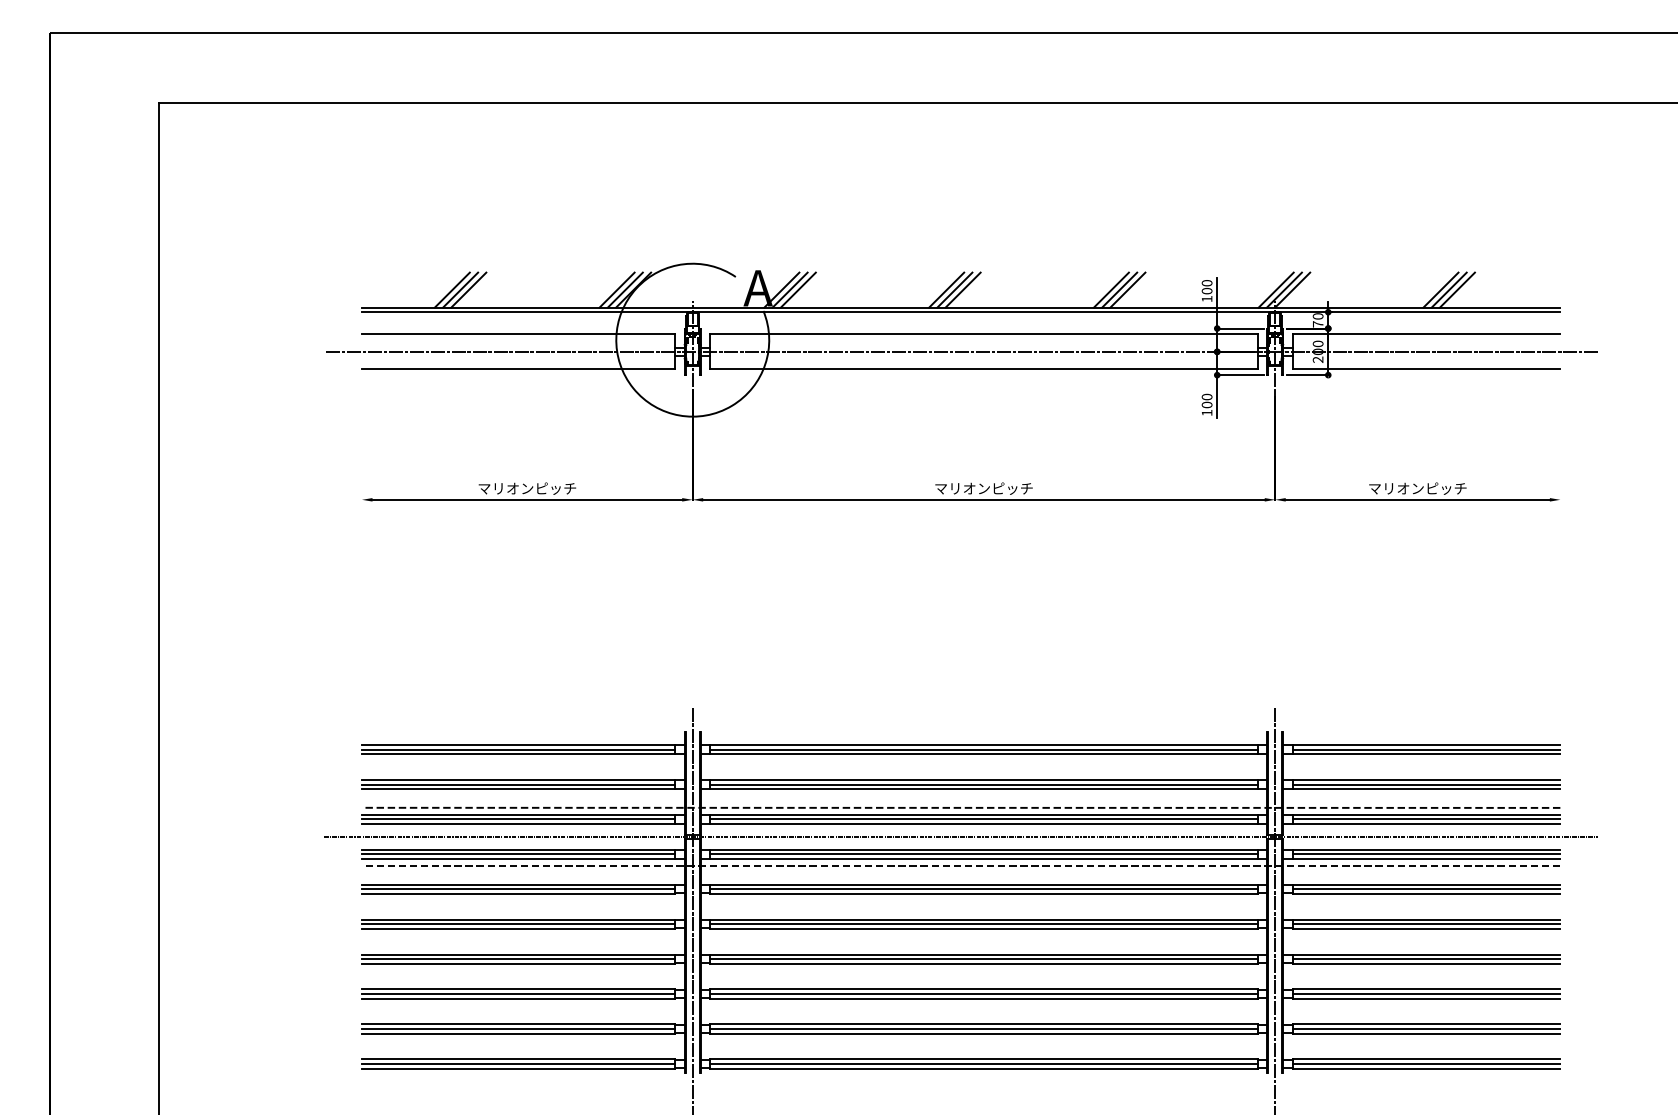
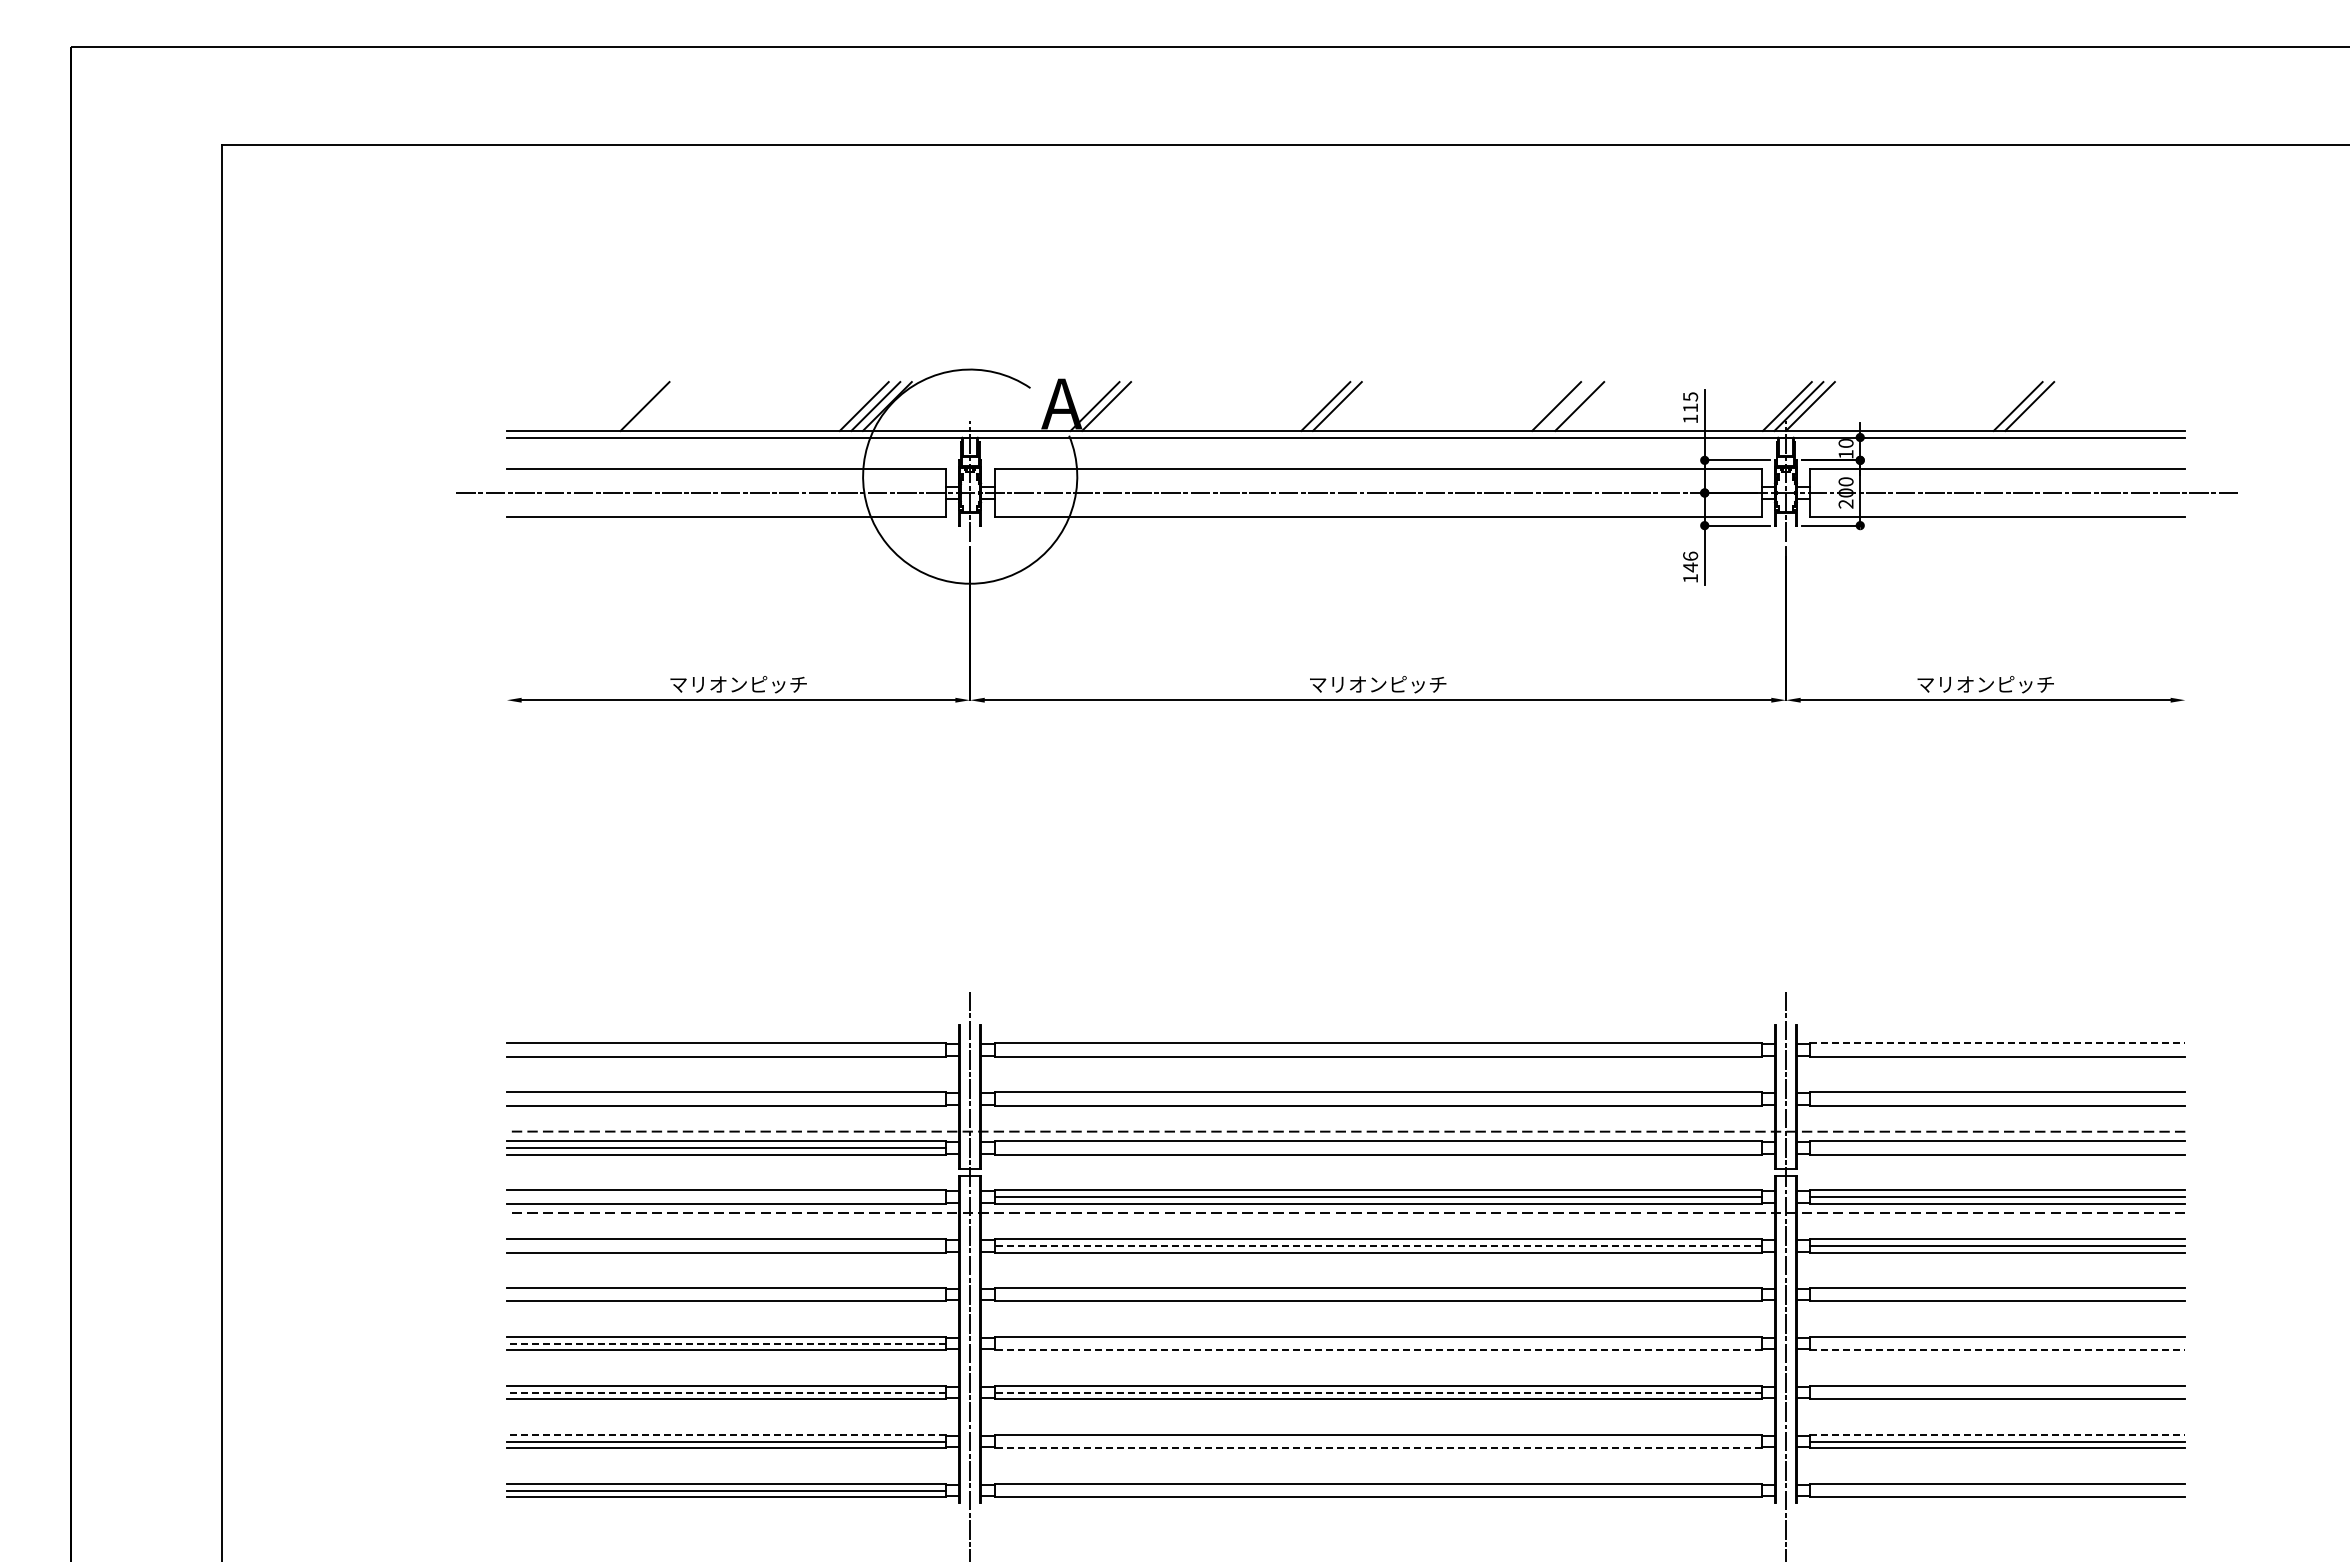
text: (1207, 287) -> (1690, 402), 100 -> 115
line: (452, 290) -> (633, 406), removed
line: (468, 290) -> (656, 406), removed
line: (797, 290) -> (1117, 406), removed
line: (962, 290) -> (1348, 406), removed
line: (1119, 290) -> (1567, 406), removed
line: (1456, 290) -> (2040, 406), removed
text: (1317, 323) -> (1845, 453), 70 -> 10
text: (1207, 400) -> (1690, 561), 100 -> 146
line: (1426, 744) -> (1998, 1043), solid -> dashed
line: (518, 749) -> (725, 1050), removed
line: (983, 749) -> (1377, 1050), removed
line: (1426, 749) -> (1997, 1050), removed
line: (518, 784) -> (725, 1098), removed
line: (983, 784) -> (1377, 1098), removed
line: (1426, 784) -> (1997, 1098), removed
line: (983, 819) -> (1377, 1147), removed
line: (1426, 819) -> (1997, 1147), removed
line: (960, 837) -> (1345, 1172), removed
line: (518, 854) -> (725, 1196), removed
line: (518, 889) -> (725, 1245), removed
line: (983, 889) -> (1377, 1245), solid -> dashed
line: (518, 924) -> (725, 1294), removed
line: (983, 924) -> (1377, 1294), removed
line: (1426, 924) -> (1997, 1294), removed
line: (518, 959) -> (725, 1343), solid -> dashed
line: (983, 959) -> (1377, 1343), removed
line: (1426, 959) -> (1997, 1343), removed
line: (983, 964) -> (1377, 1350), solid -> dashed
line: (1426, 964) -> (1998, 1350), solid -> dashed
line: (518, 994) -> (725, 1392), solid -> dashed
line: (983, 994) -> (1377, 1392), solid -> dashed
line: (1426, 994) -> (1997, 1392), removed
line: (518, 1024) -> (725, 1434), solid -> dashed
line: (1426, 1024) -> (1998, 1434), solid -> dashed
line: (983, 1029) -> (1377, 1441), removed
line: (983, 1034) -> (1377, 1448), solid -> dashed
line: (983, 1064) -> (1377, 1490), removed
line: (1426, 1064) -> (1997, 1490), removed

